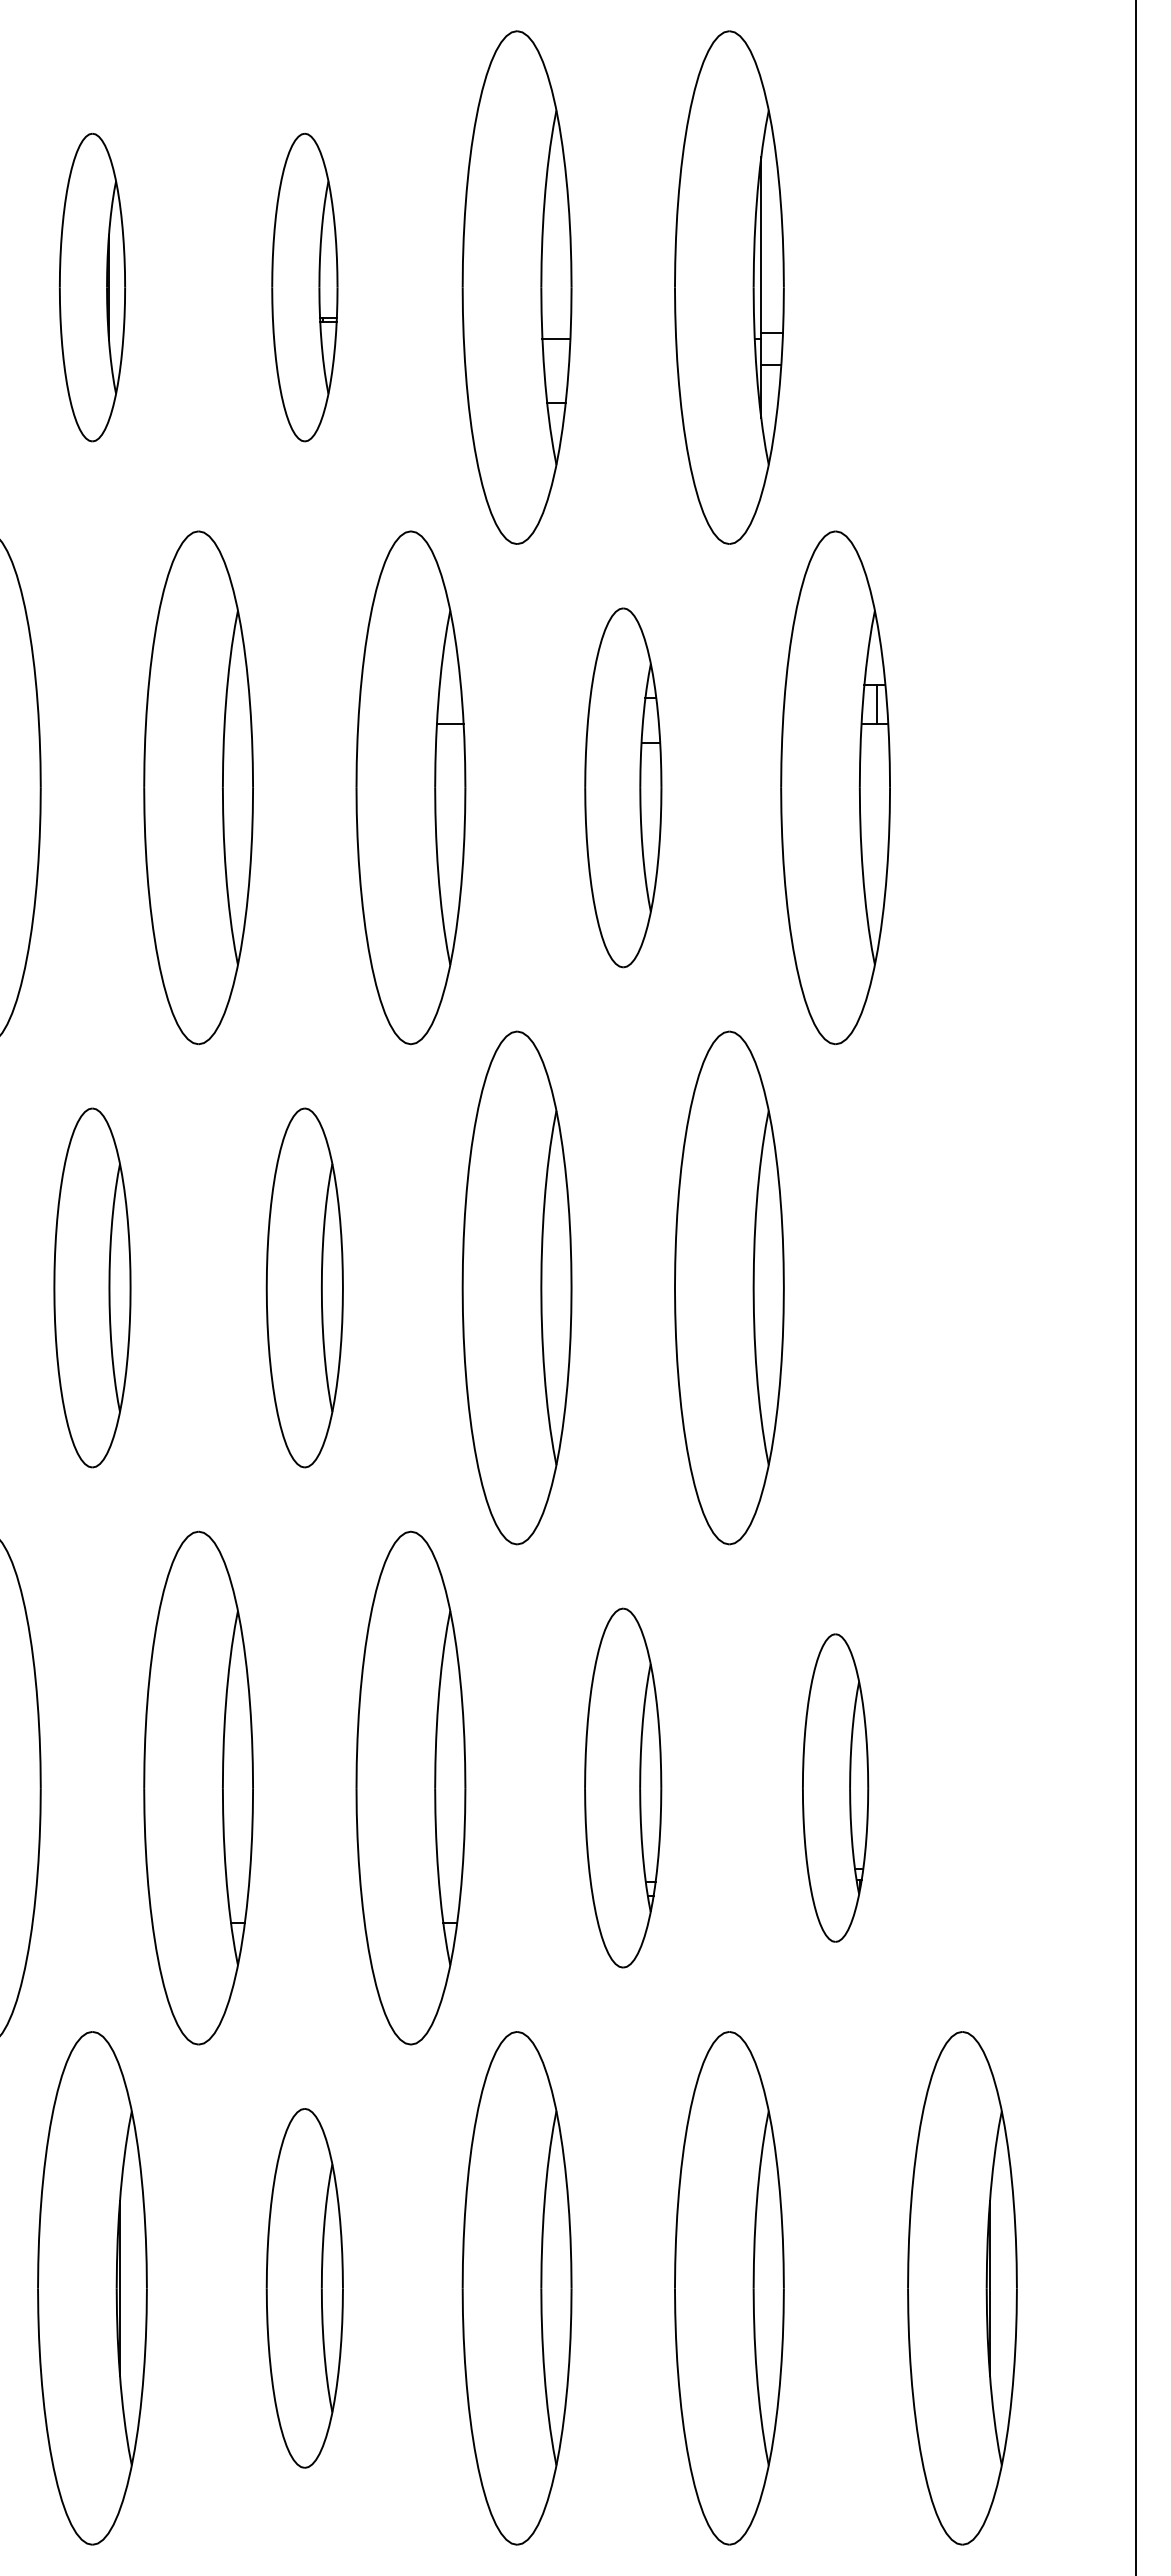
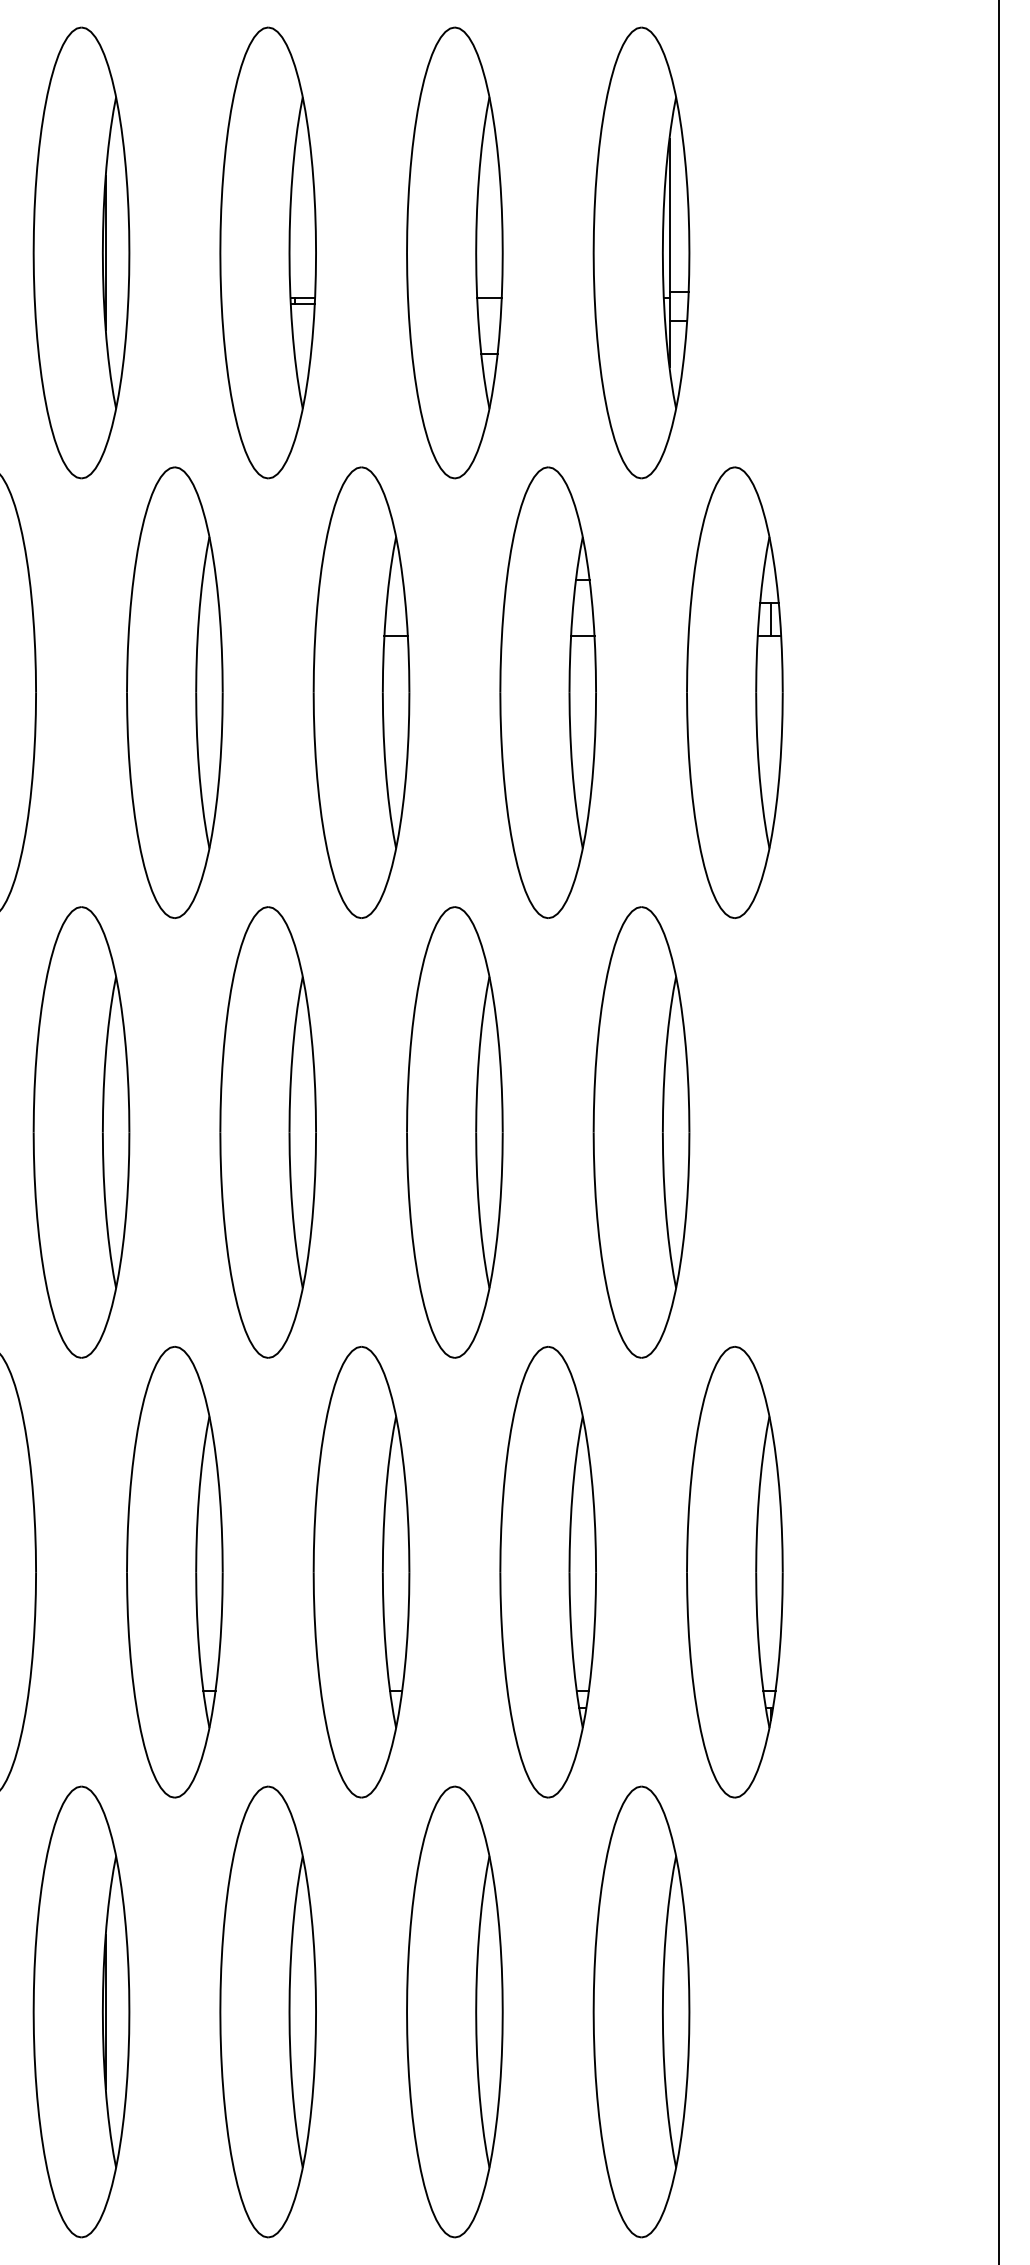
part: (92, 287) -> (81, 252), size x1.67
part: (304, 287) -> (267, 252), size x1.67
part: (623, 787) -> (548, 692), size x1.43
part: (92, 1287) -> (81, 1132), size x1.43
part: (304, 1287) -> (267, 1132), size x1.43
part: (622, 1787) -> (547, 1571), size x1.43
part: (835, 1787) -> (734, 1571), size x1.67
part: (304, 2288) -> (267, 2012), size x1.43
part: (962, 2288) -> (846, 2012), removed

